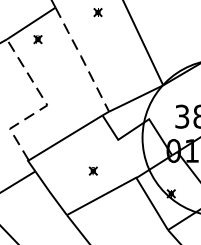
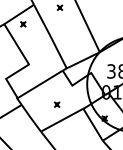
line: (82, 57) -> (50, 35), dashed -> solid
line: (46, 106) -> (28, 65), dashed -> solid

